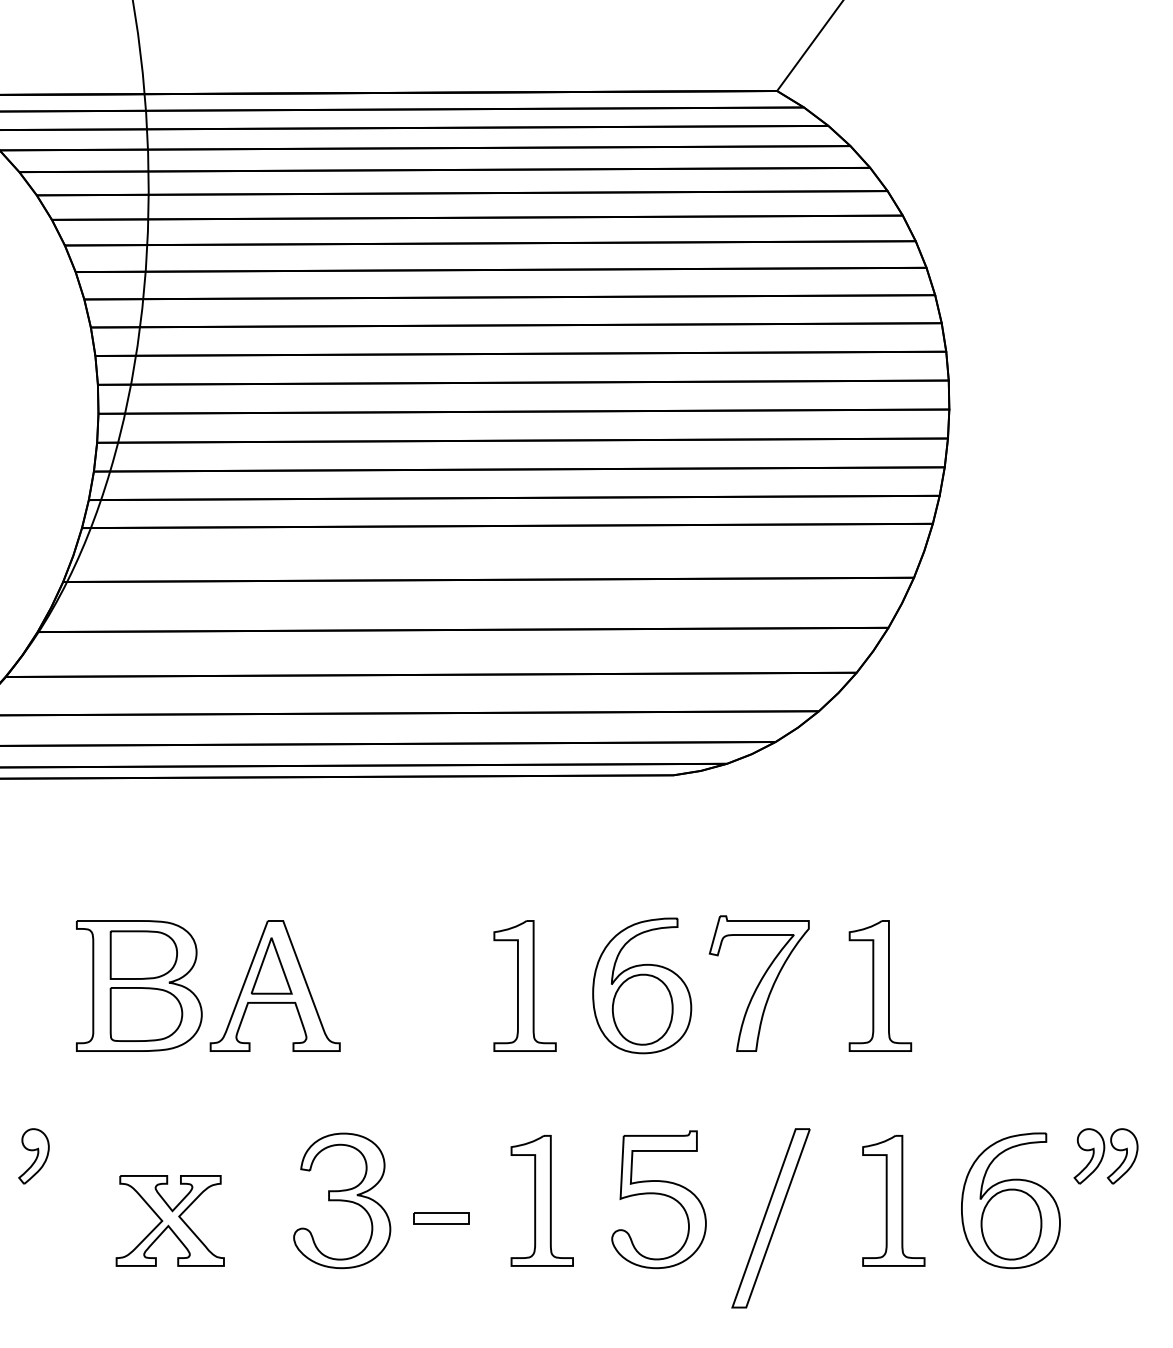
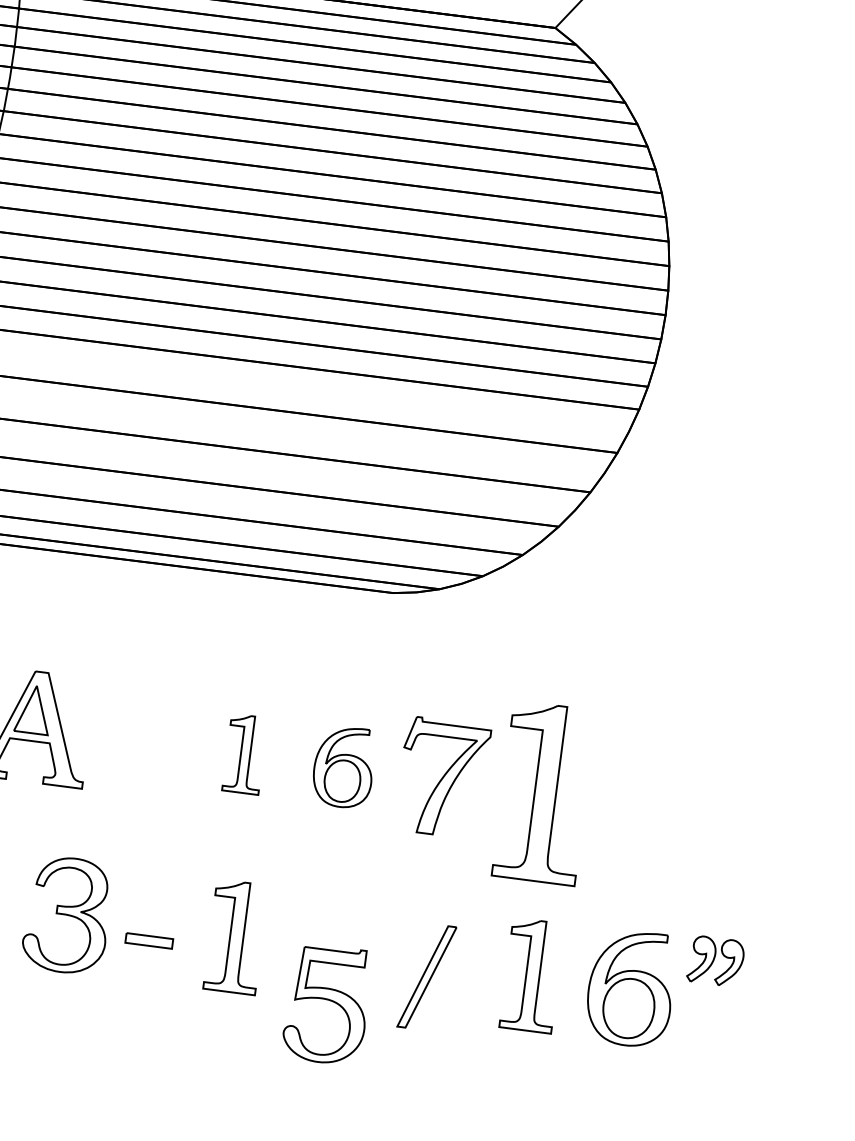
part: (524, 985) -> (244, 753), size x0.7
part: (642, 985) -> (344, 766), size x0.7
part: (880, 985) -> (544, 792), size x1.6
part: (658, 1199) -> (326, 1004), moved
part: (770, 1218) -> (426, 976), size x0.7

